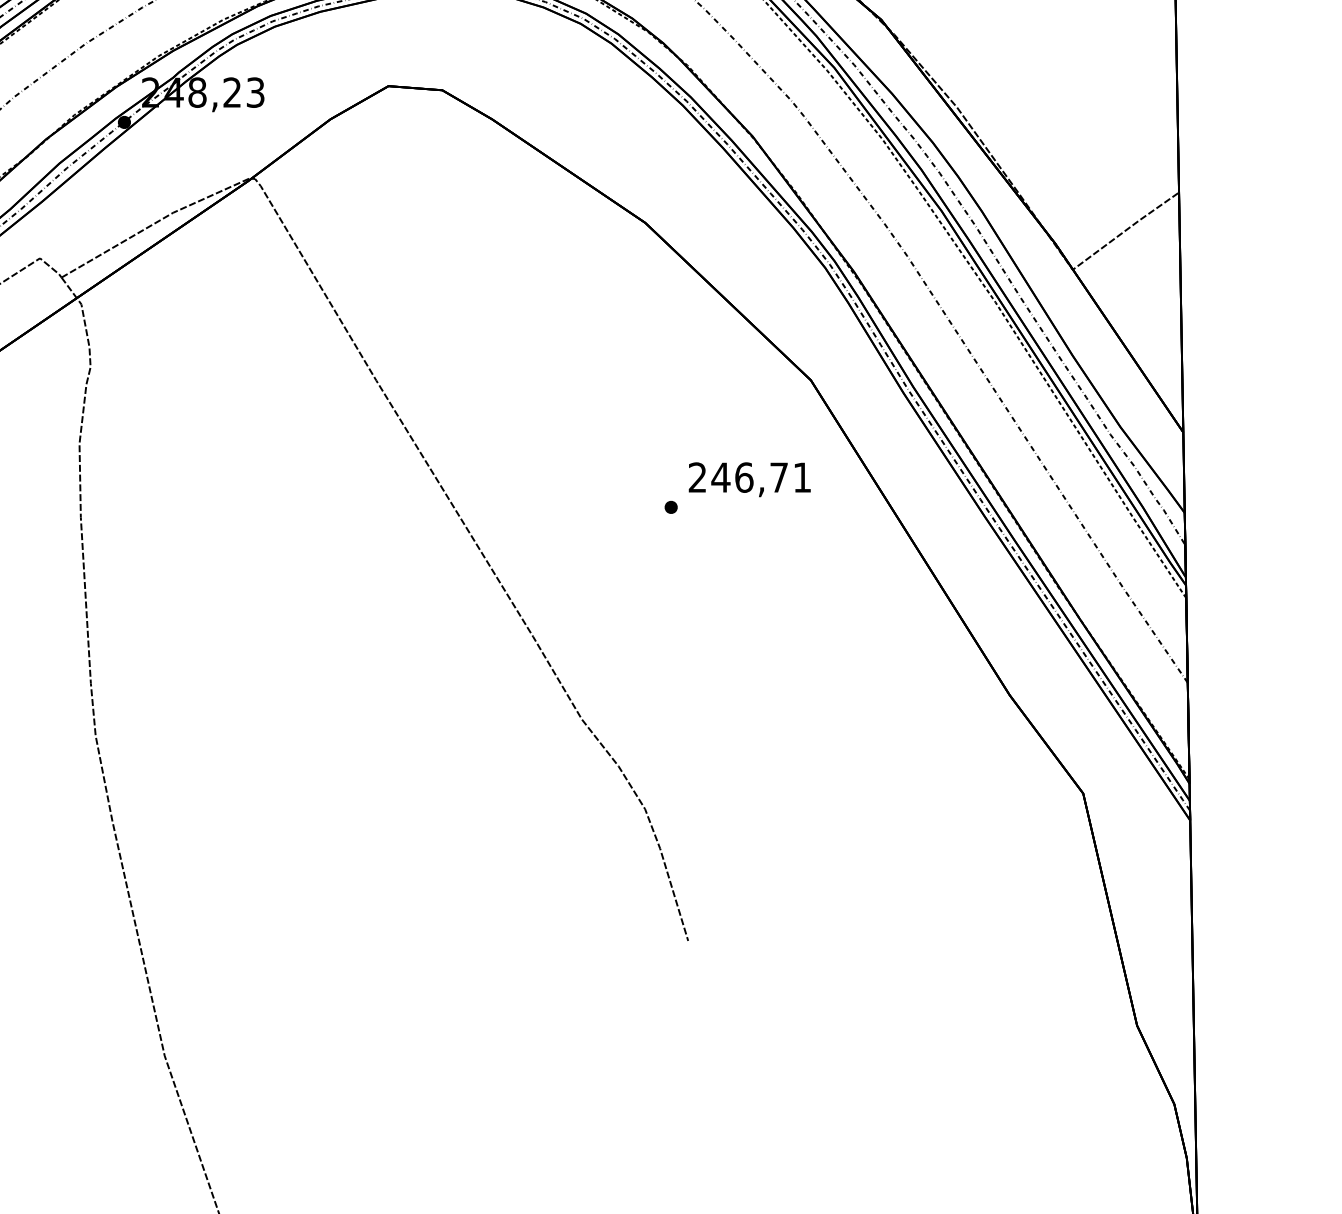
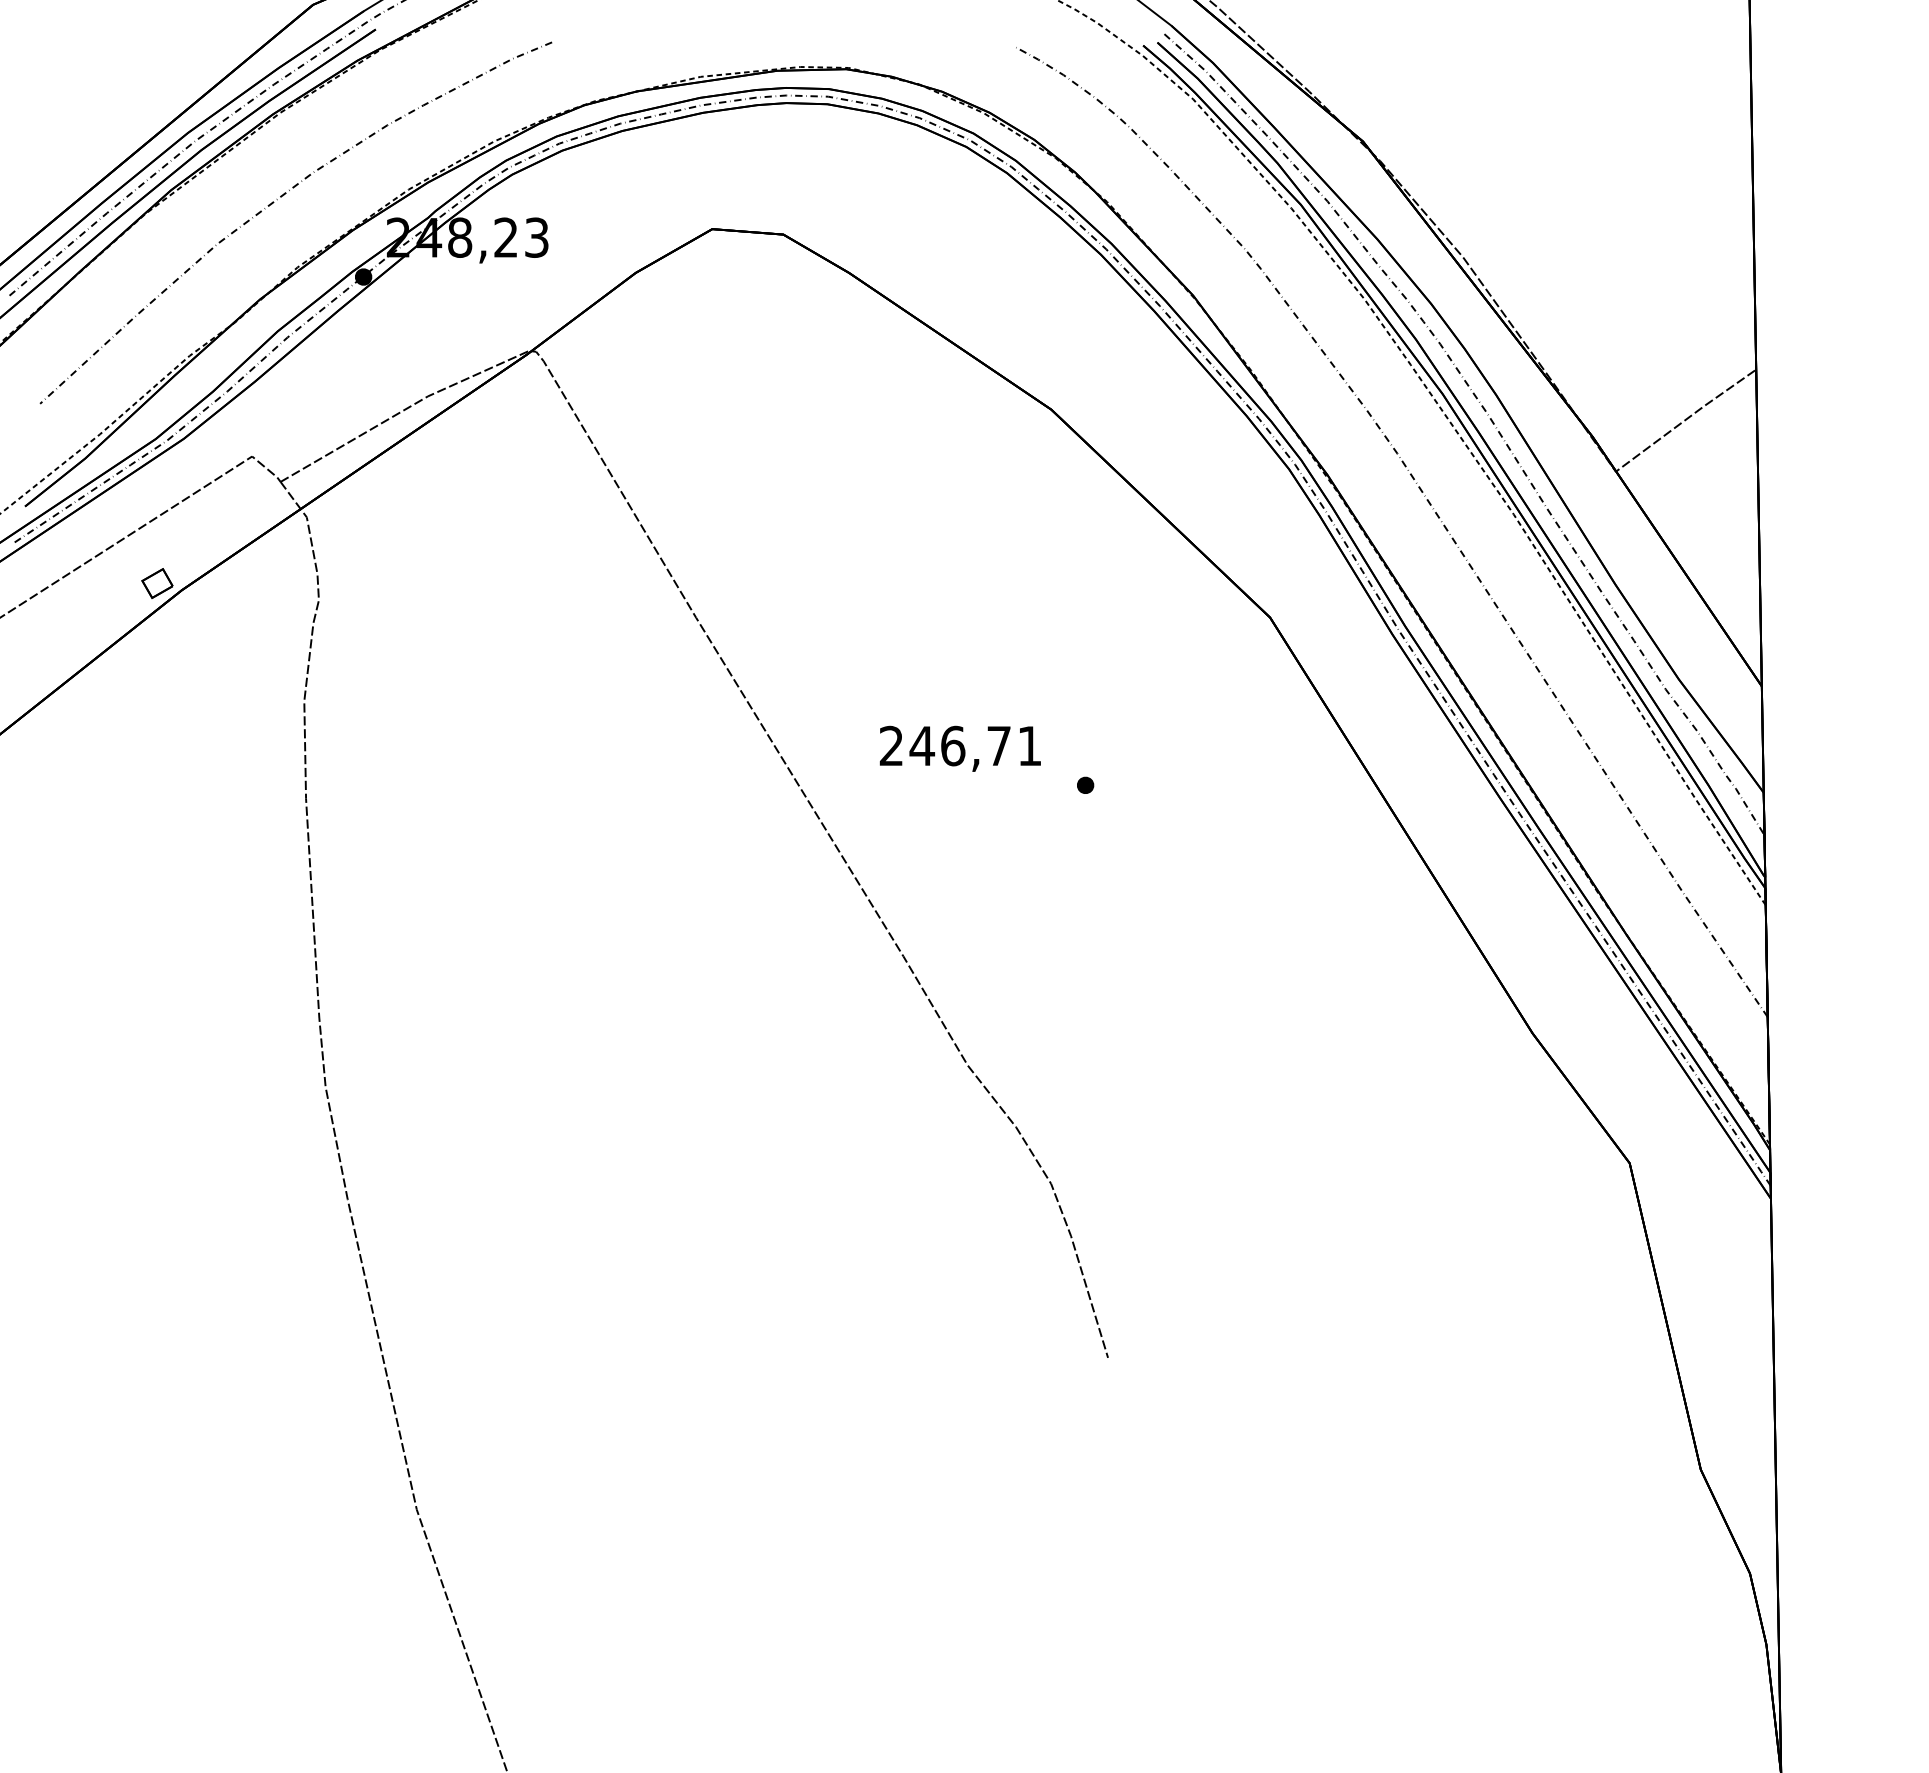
text: (749, 479) -> (960, 748), moved

